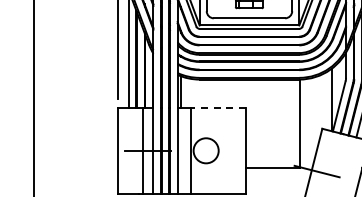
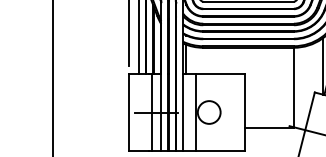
line: (218, 108) -> (220, 74), dashed -> solid

